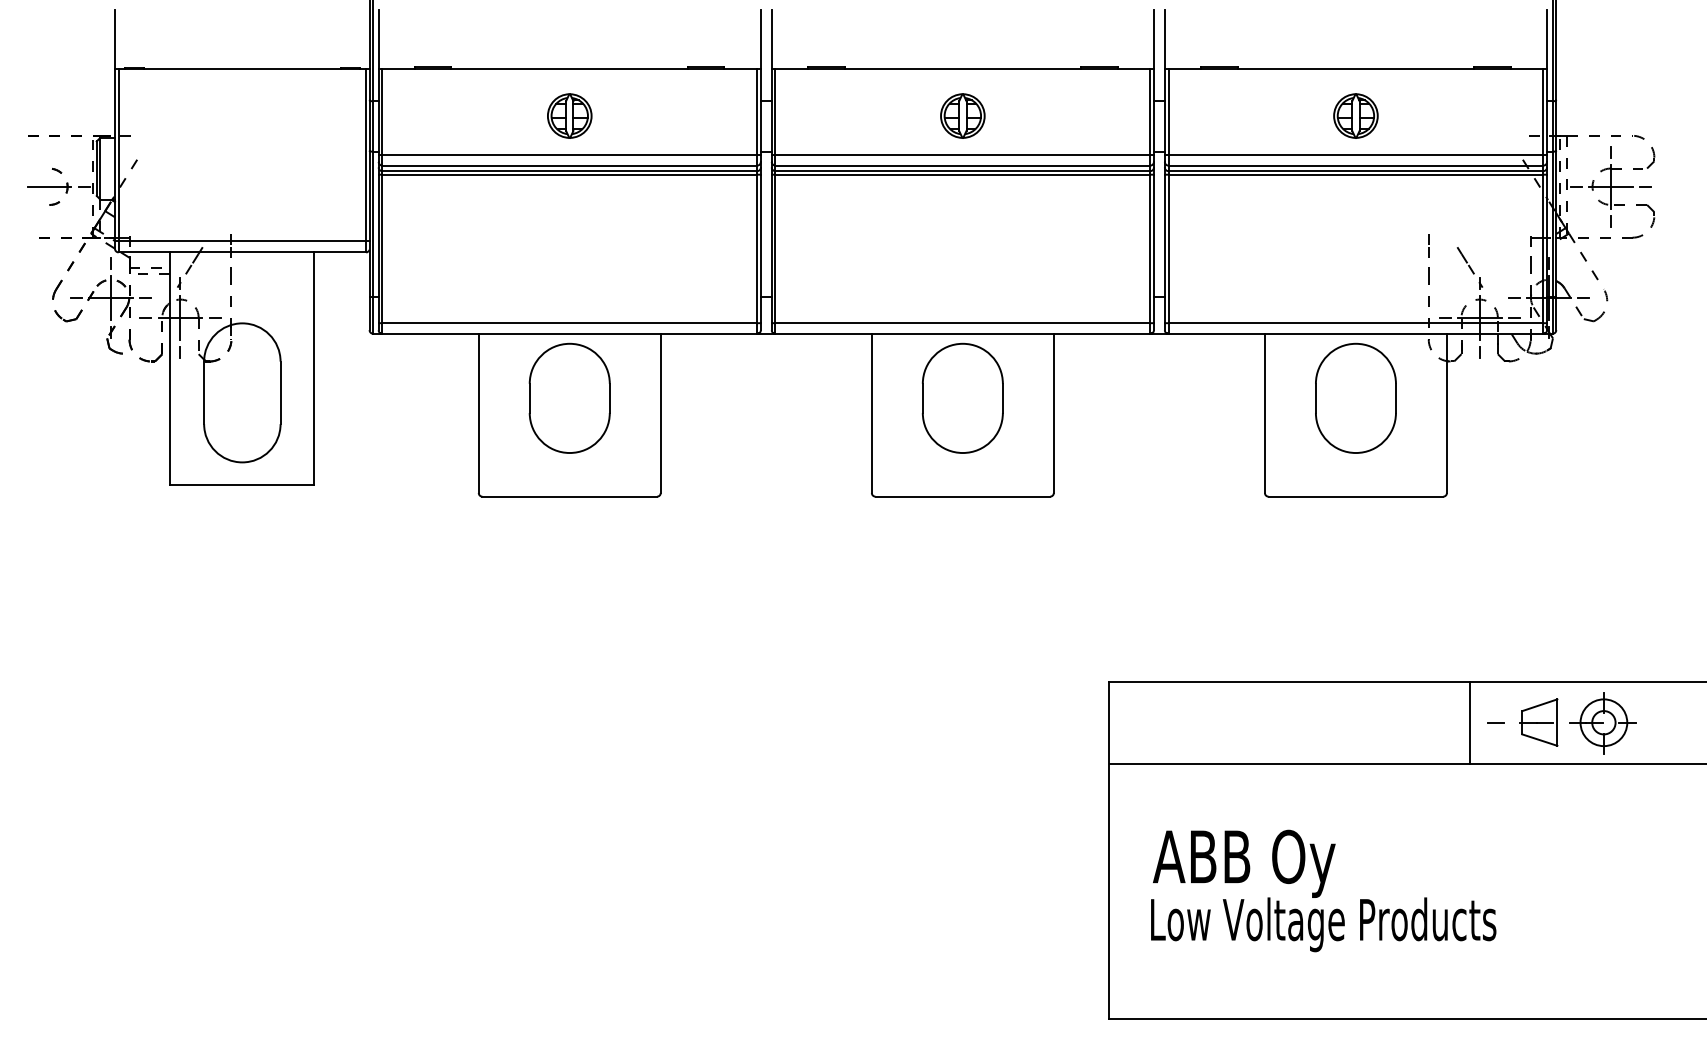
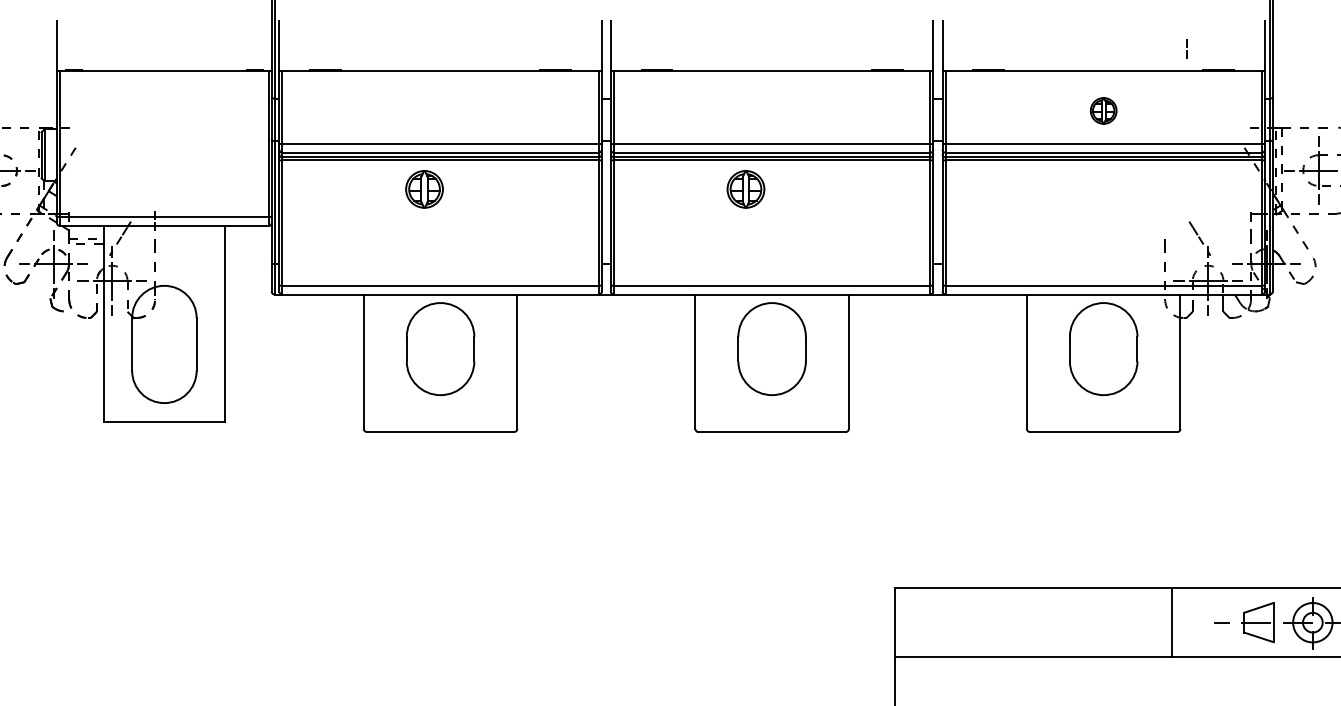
part: (569, 115) -> (424, 188), moved
part: (962, 115) -> (745, 188), moved
part: (1355, 115) -> (1103, 110), size x0.7
line: (1428, 244) -> (1186, 47), moved
line: (1470, 722) -> (1172, 622), moved

